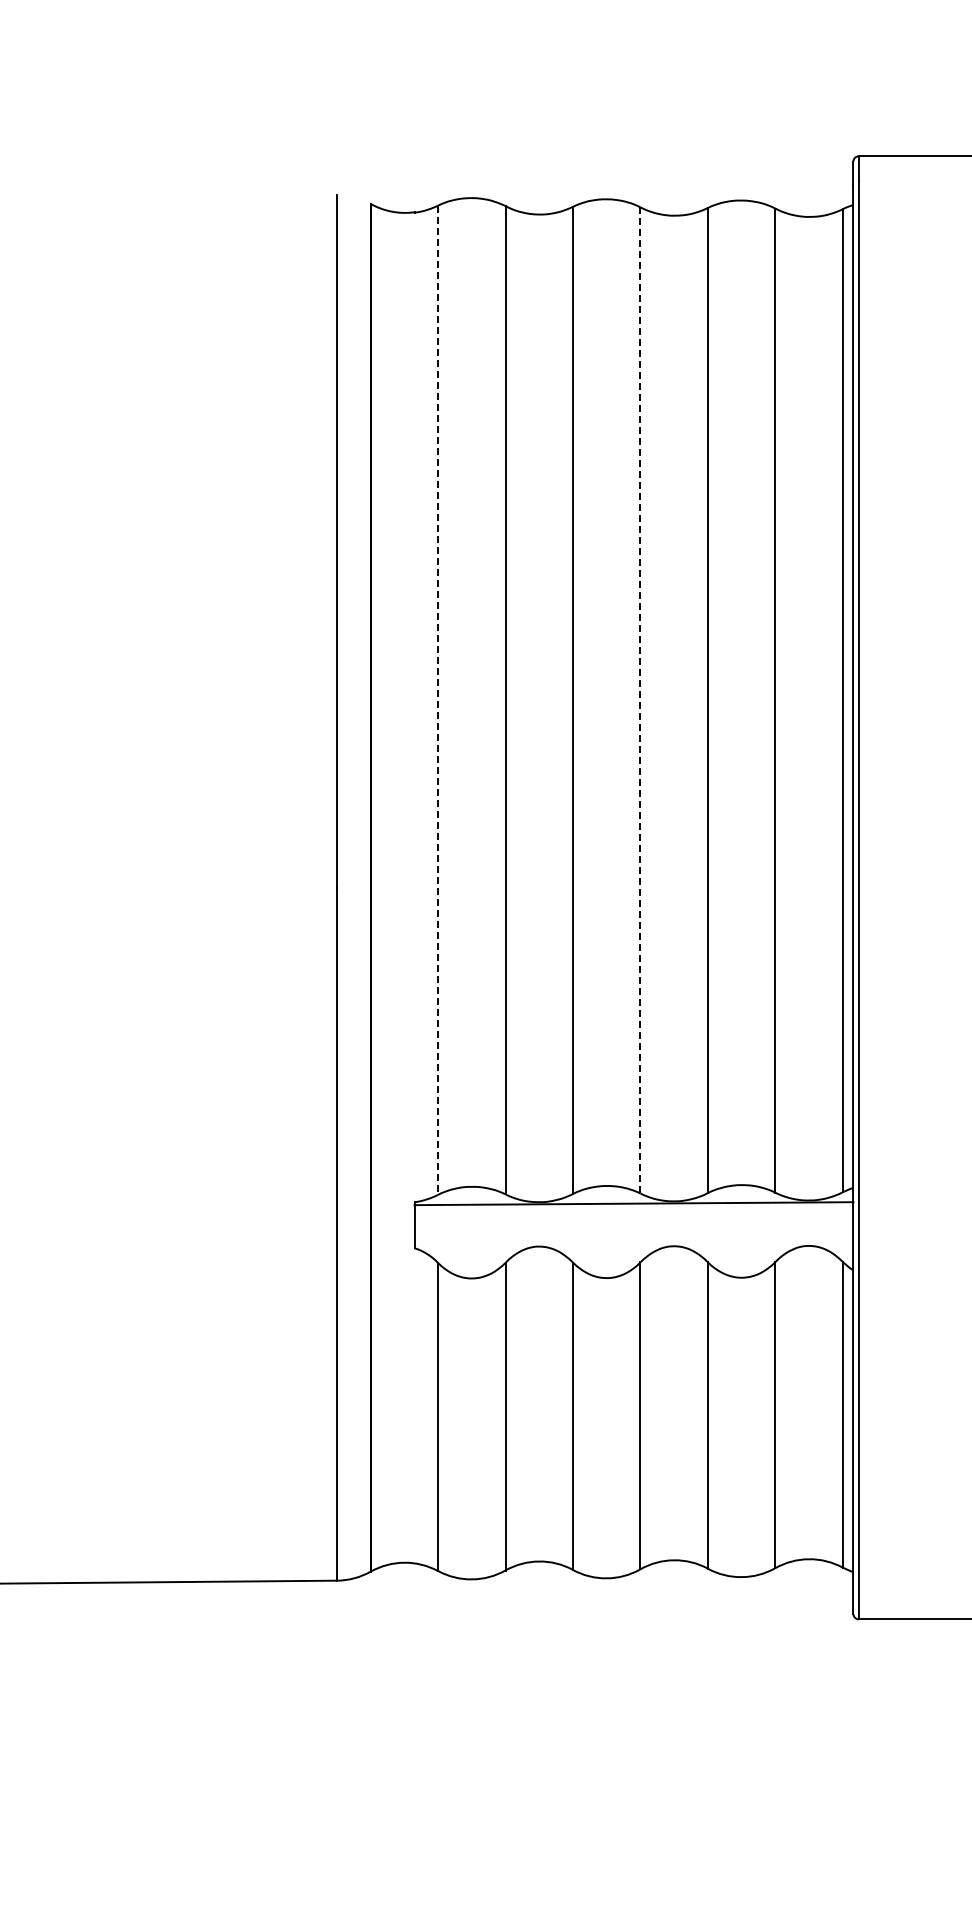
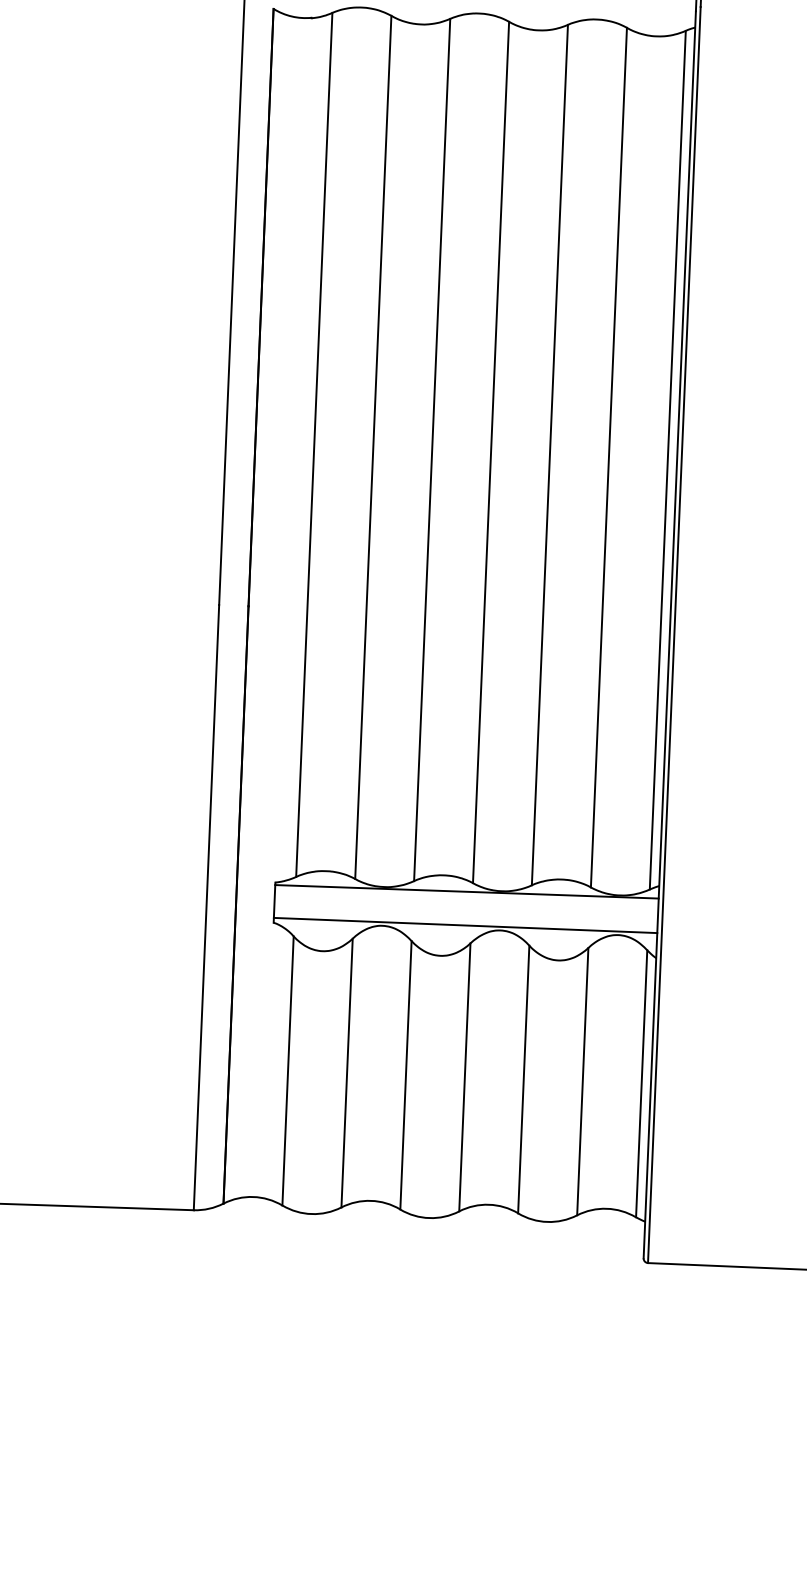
line: (438, 700) -> (314, 445), dashed -> solid
line: (640, 700) -> (491, 452), dashed -> solid
line: (633, 1241) -> (465, 924), added

